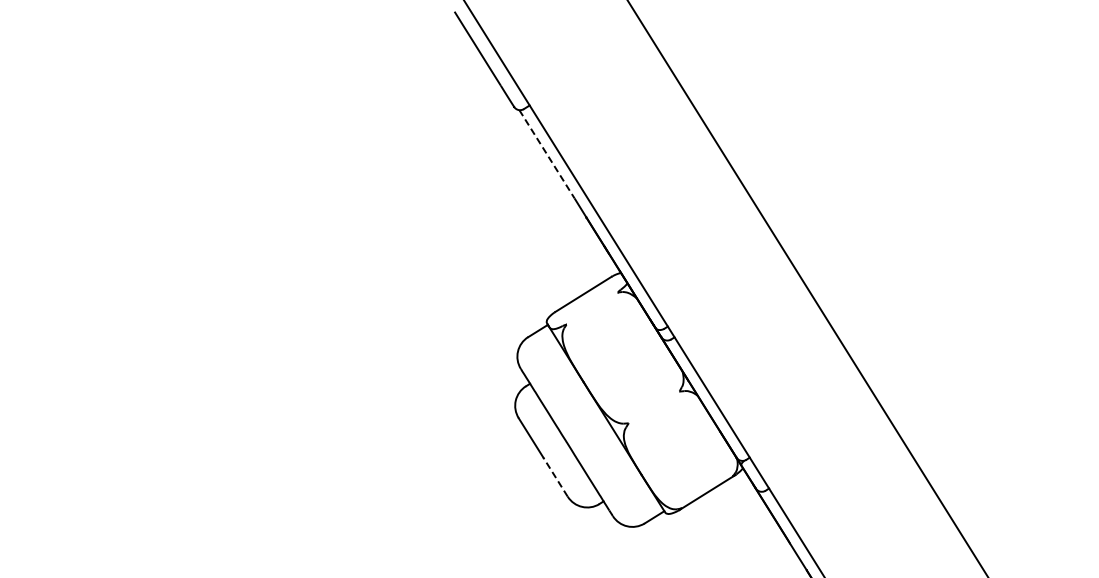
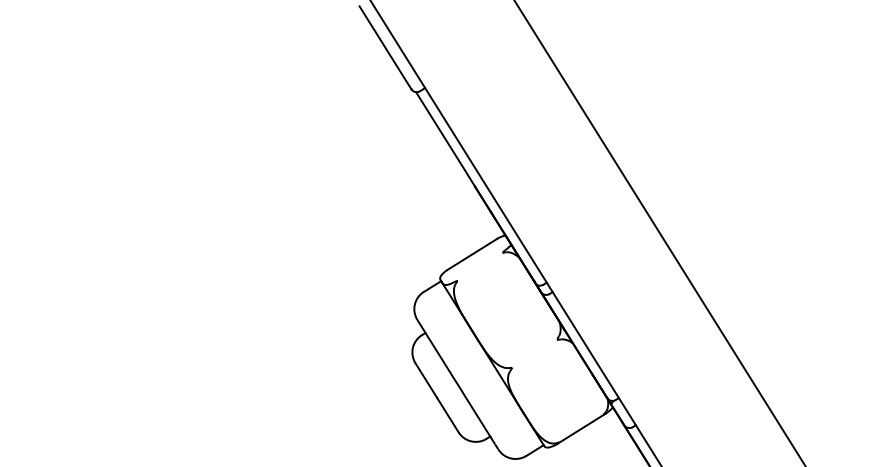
line: (547, 154) -> (440, 131), dashed -> solid
line: (555, 476) -> (447, 414), dashed -> solid

